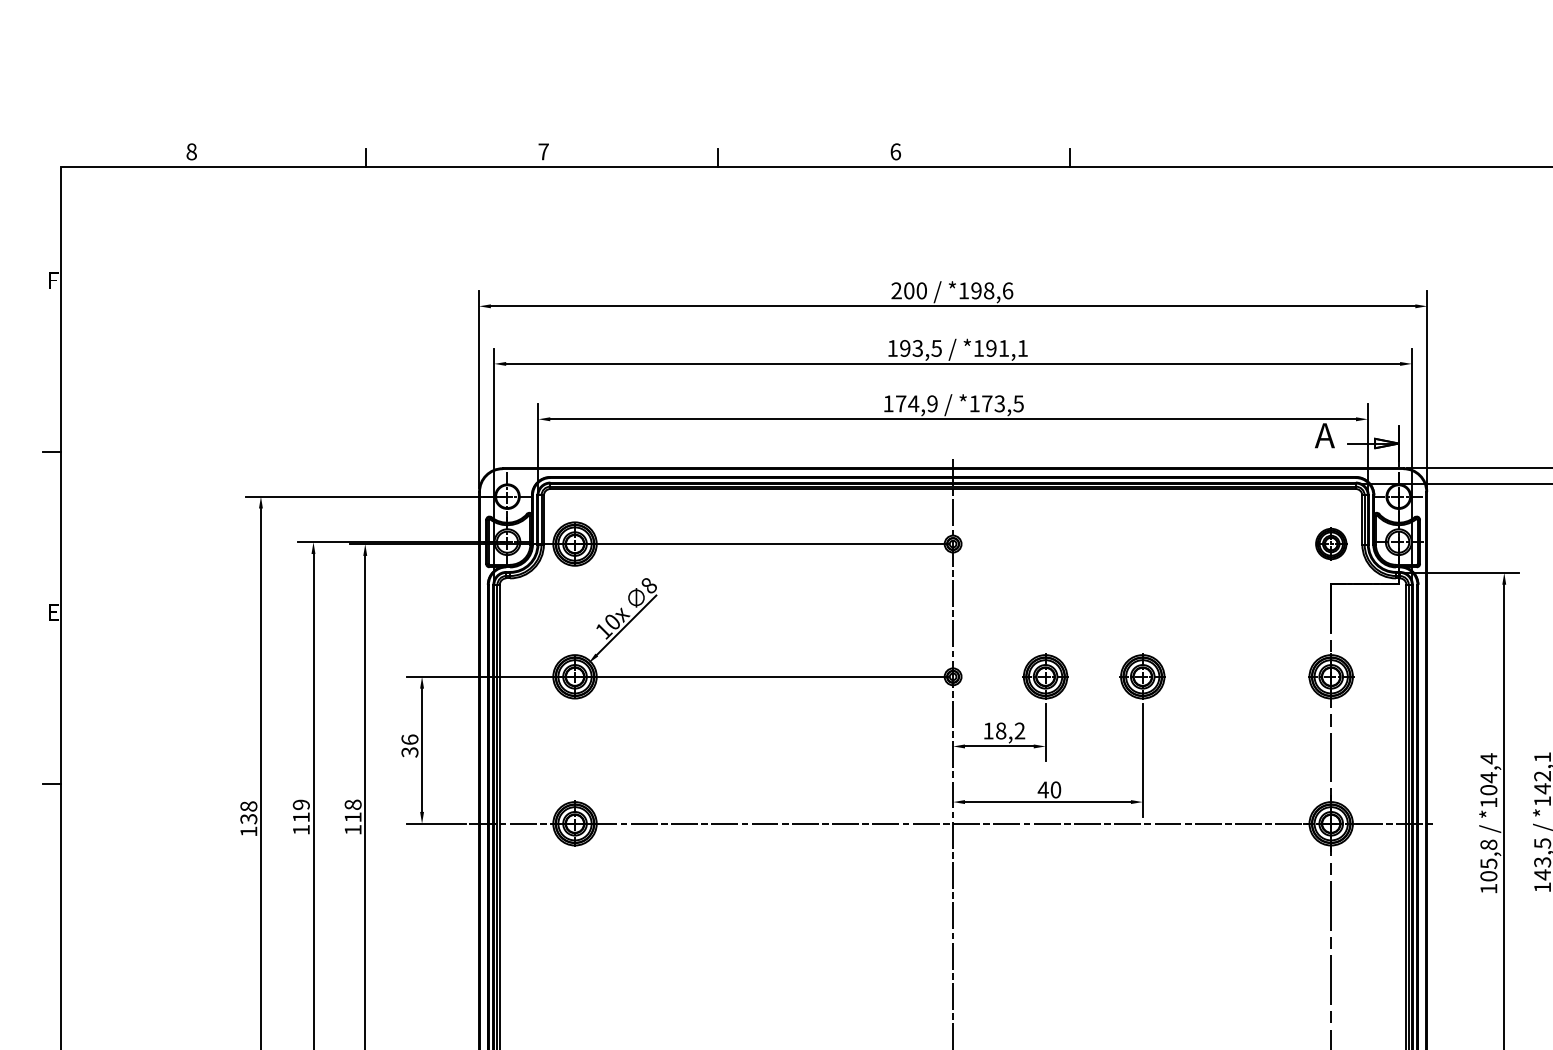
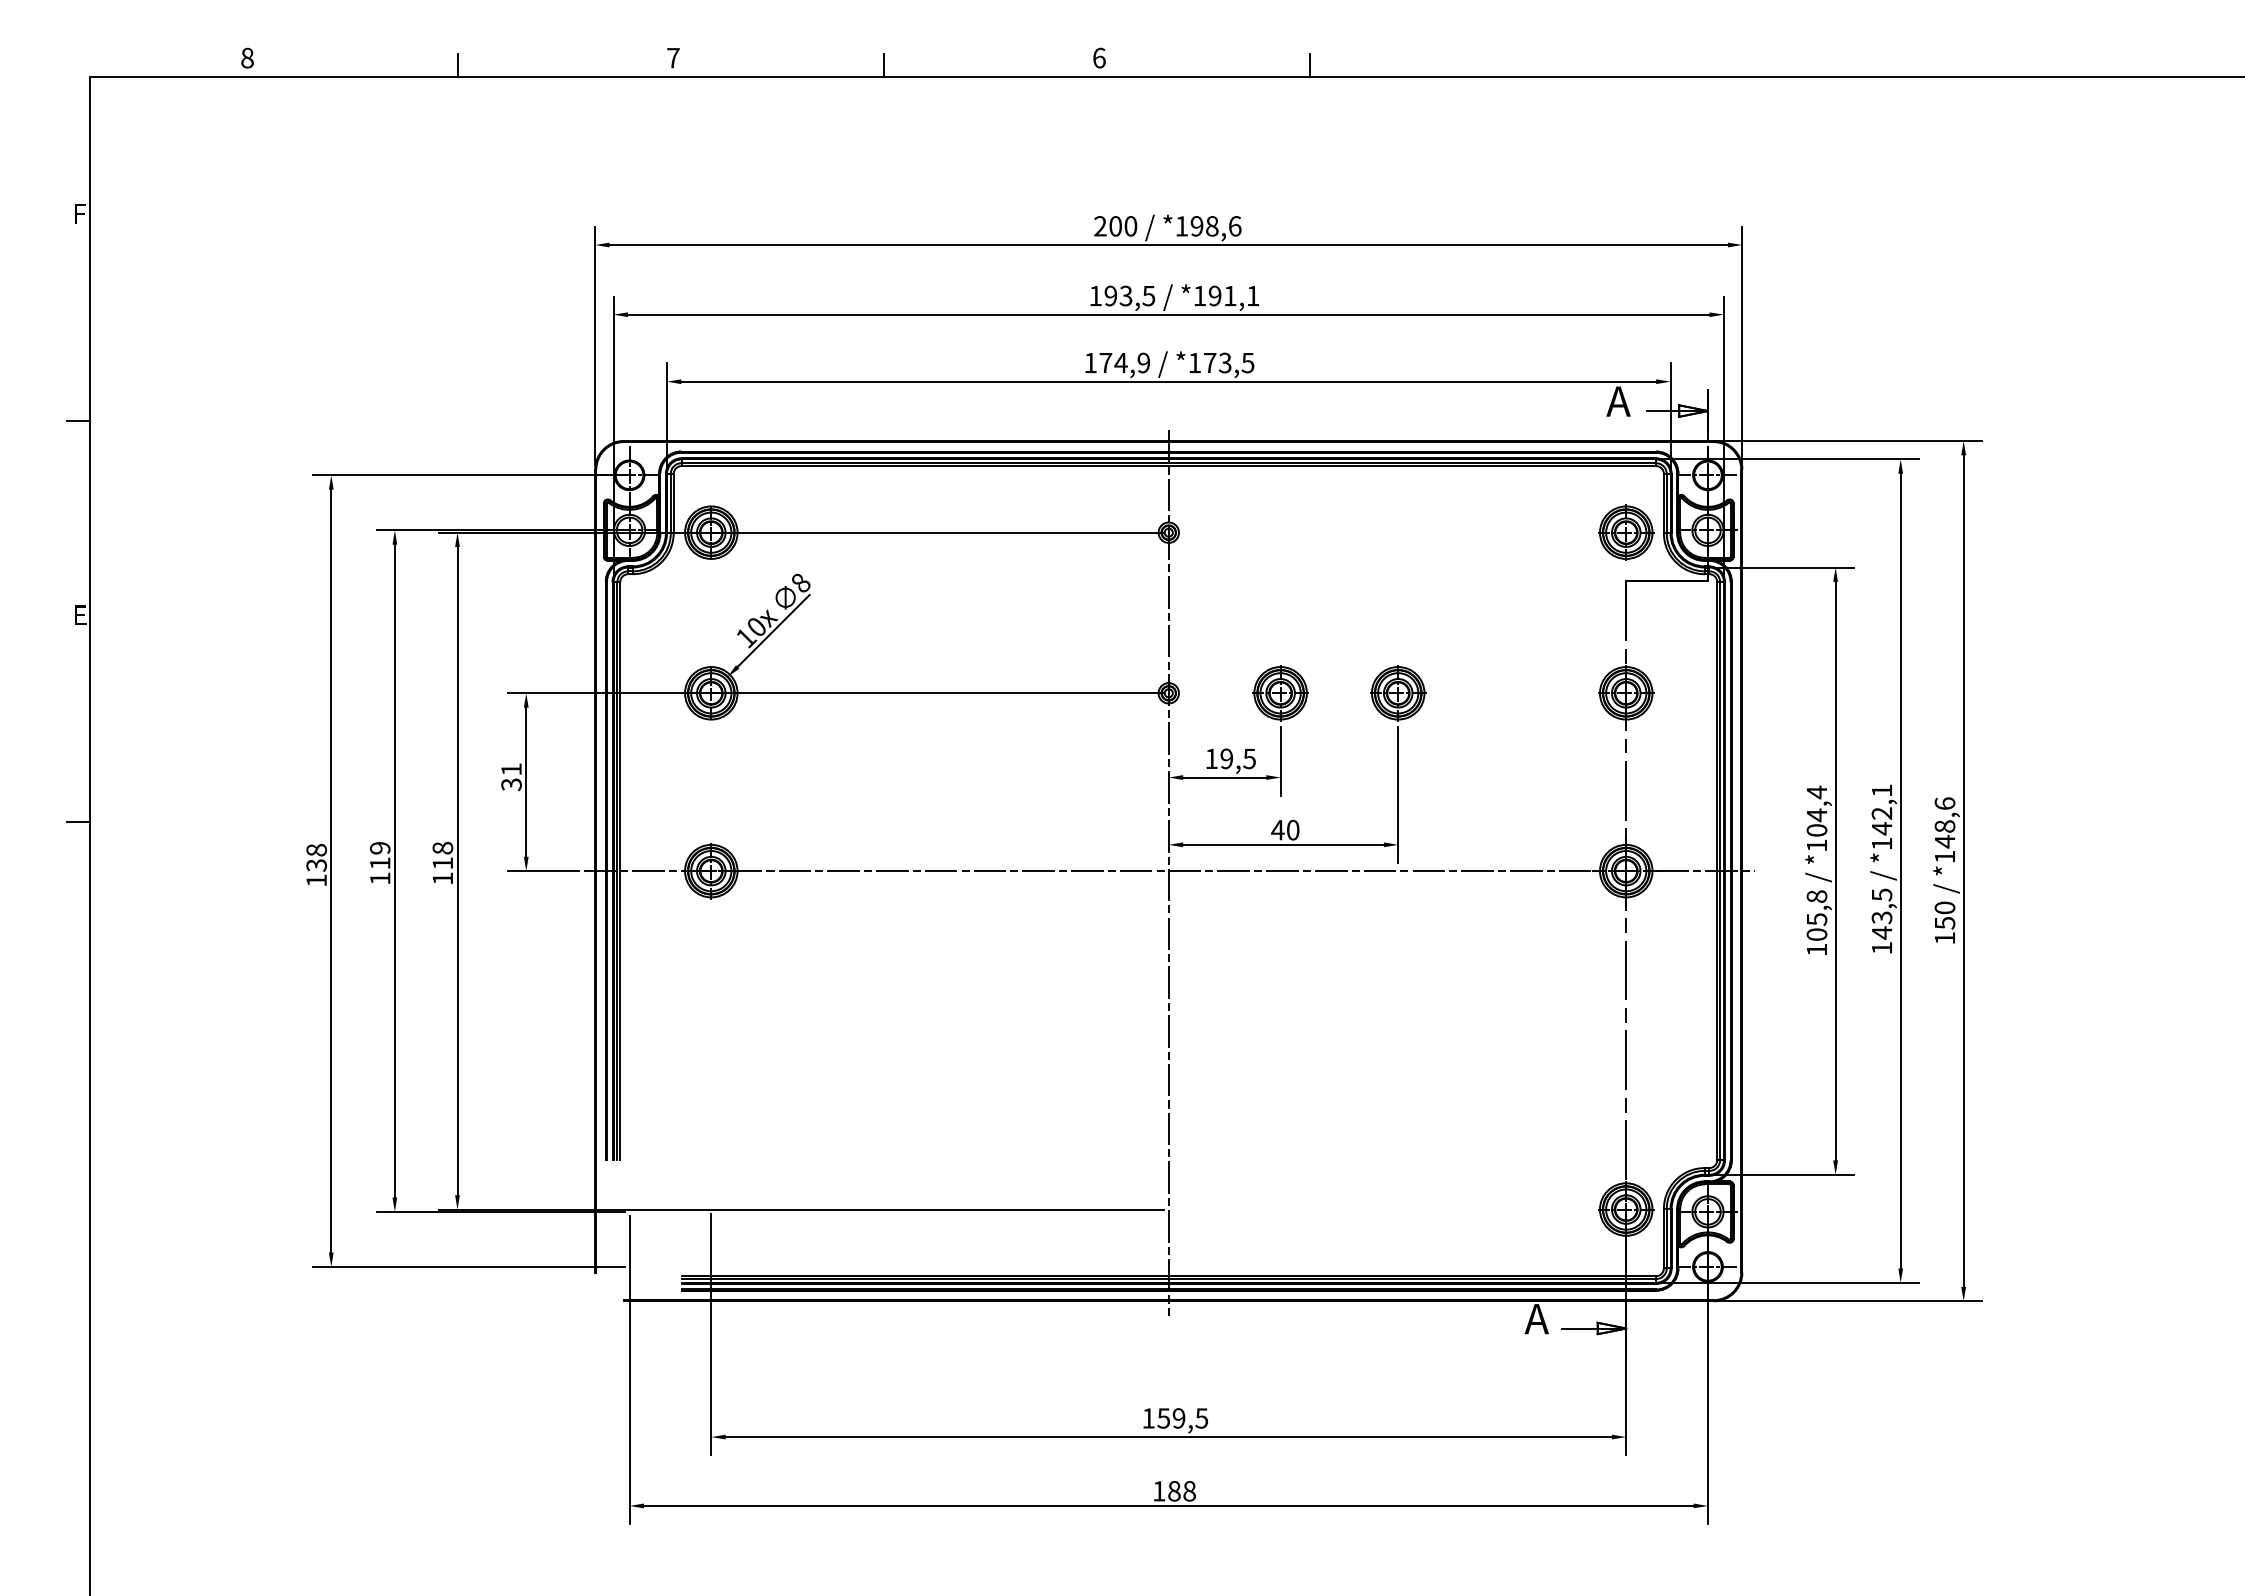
part: (1331, 543) -> (1626, 532), size x1.43
text: (1009, 730) -> (1237, 758), 18,2 -> 19,5
text: (409, 739) -> (511, 769), 36 -> 31

